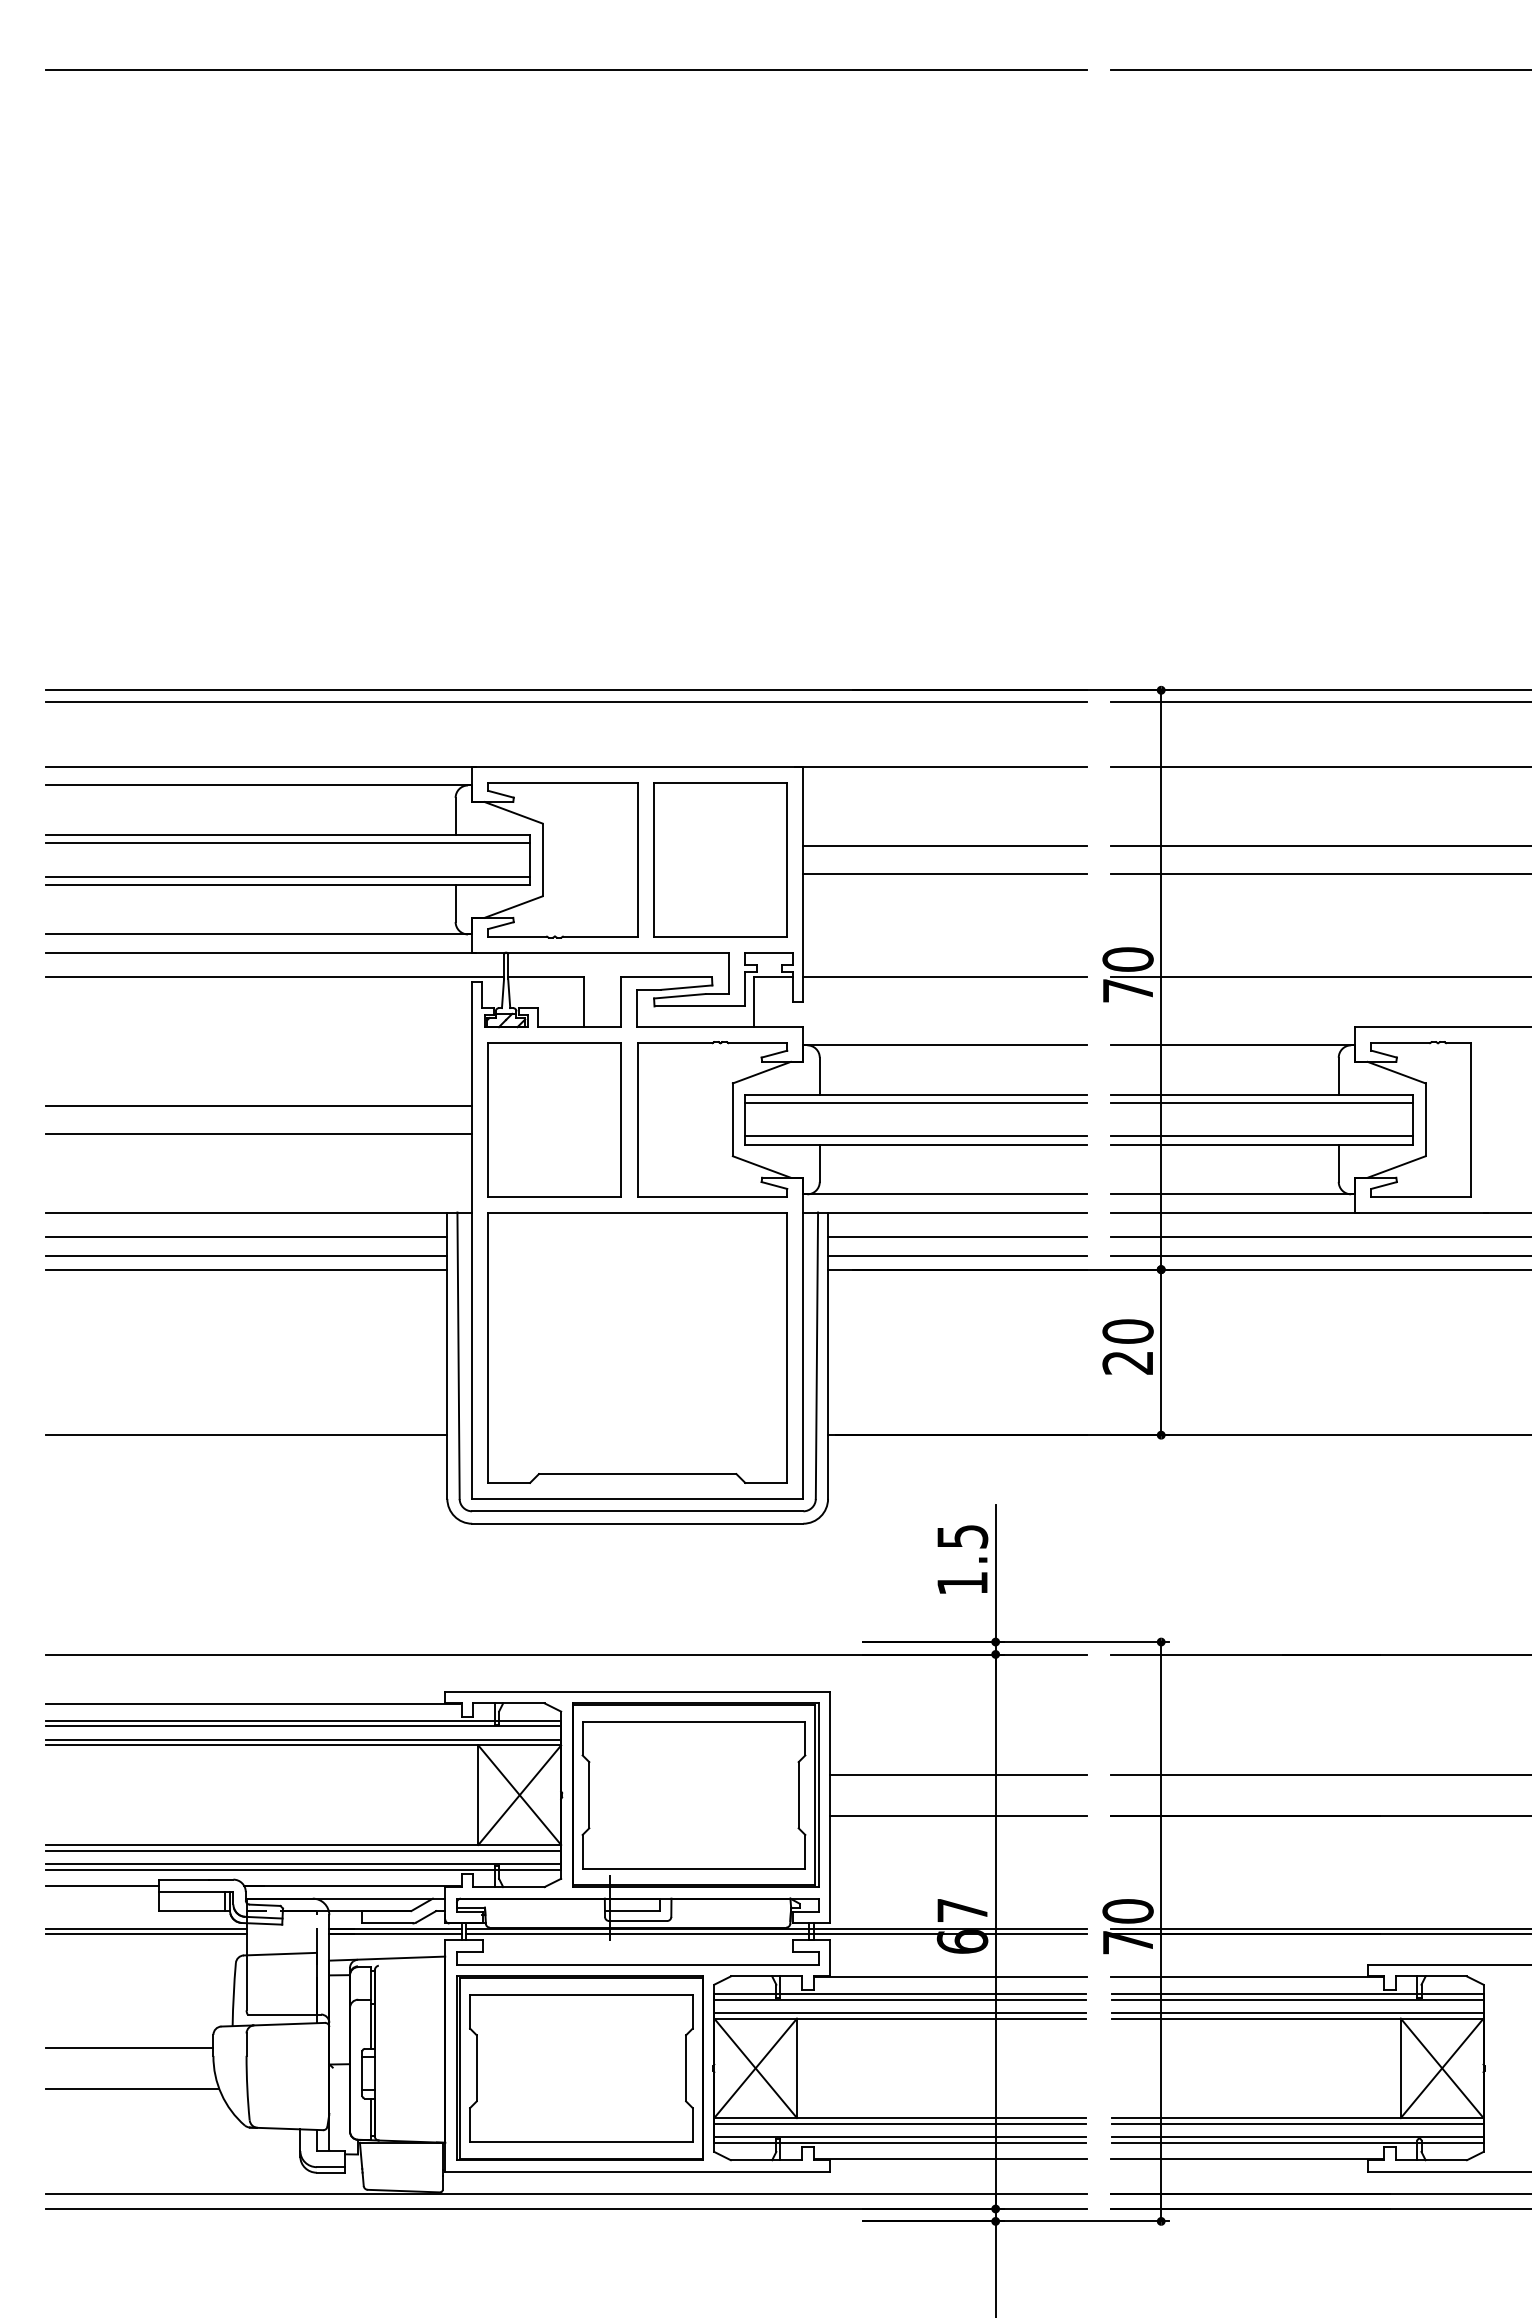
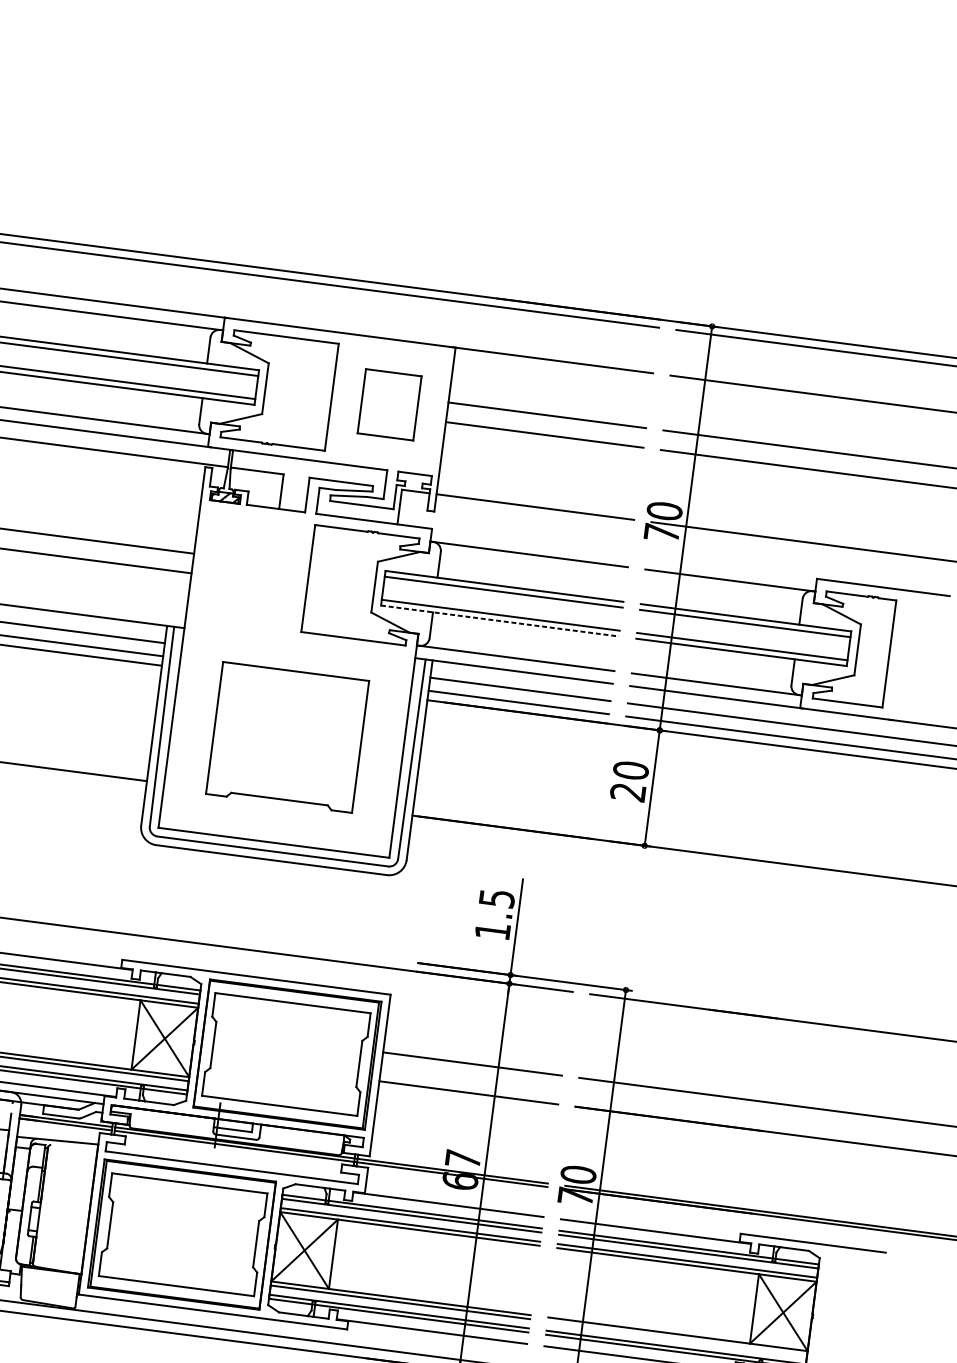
part: (720, 859) -> (389, 404), size x0.6
part: (554, 1119) -> (250, 570), removed
line: (915, 1144) -> (499, 620), solid -> dashed
part: (637, 1347) -> (287, 737), size x0.7
line: (1297, 2123) -> (677, 1338), removed

